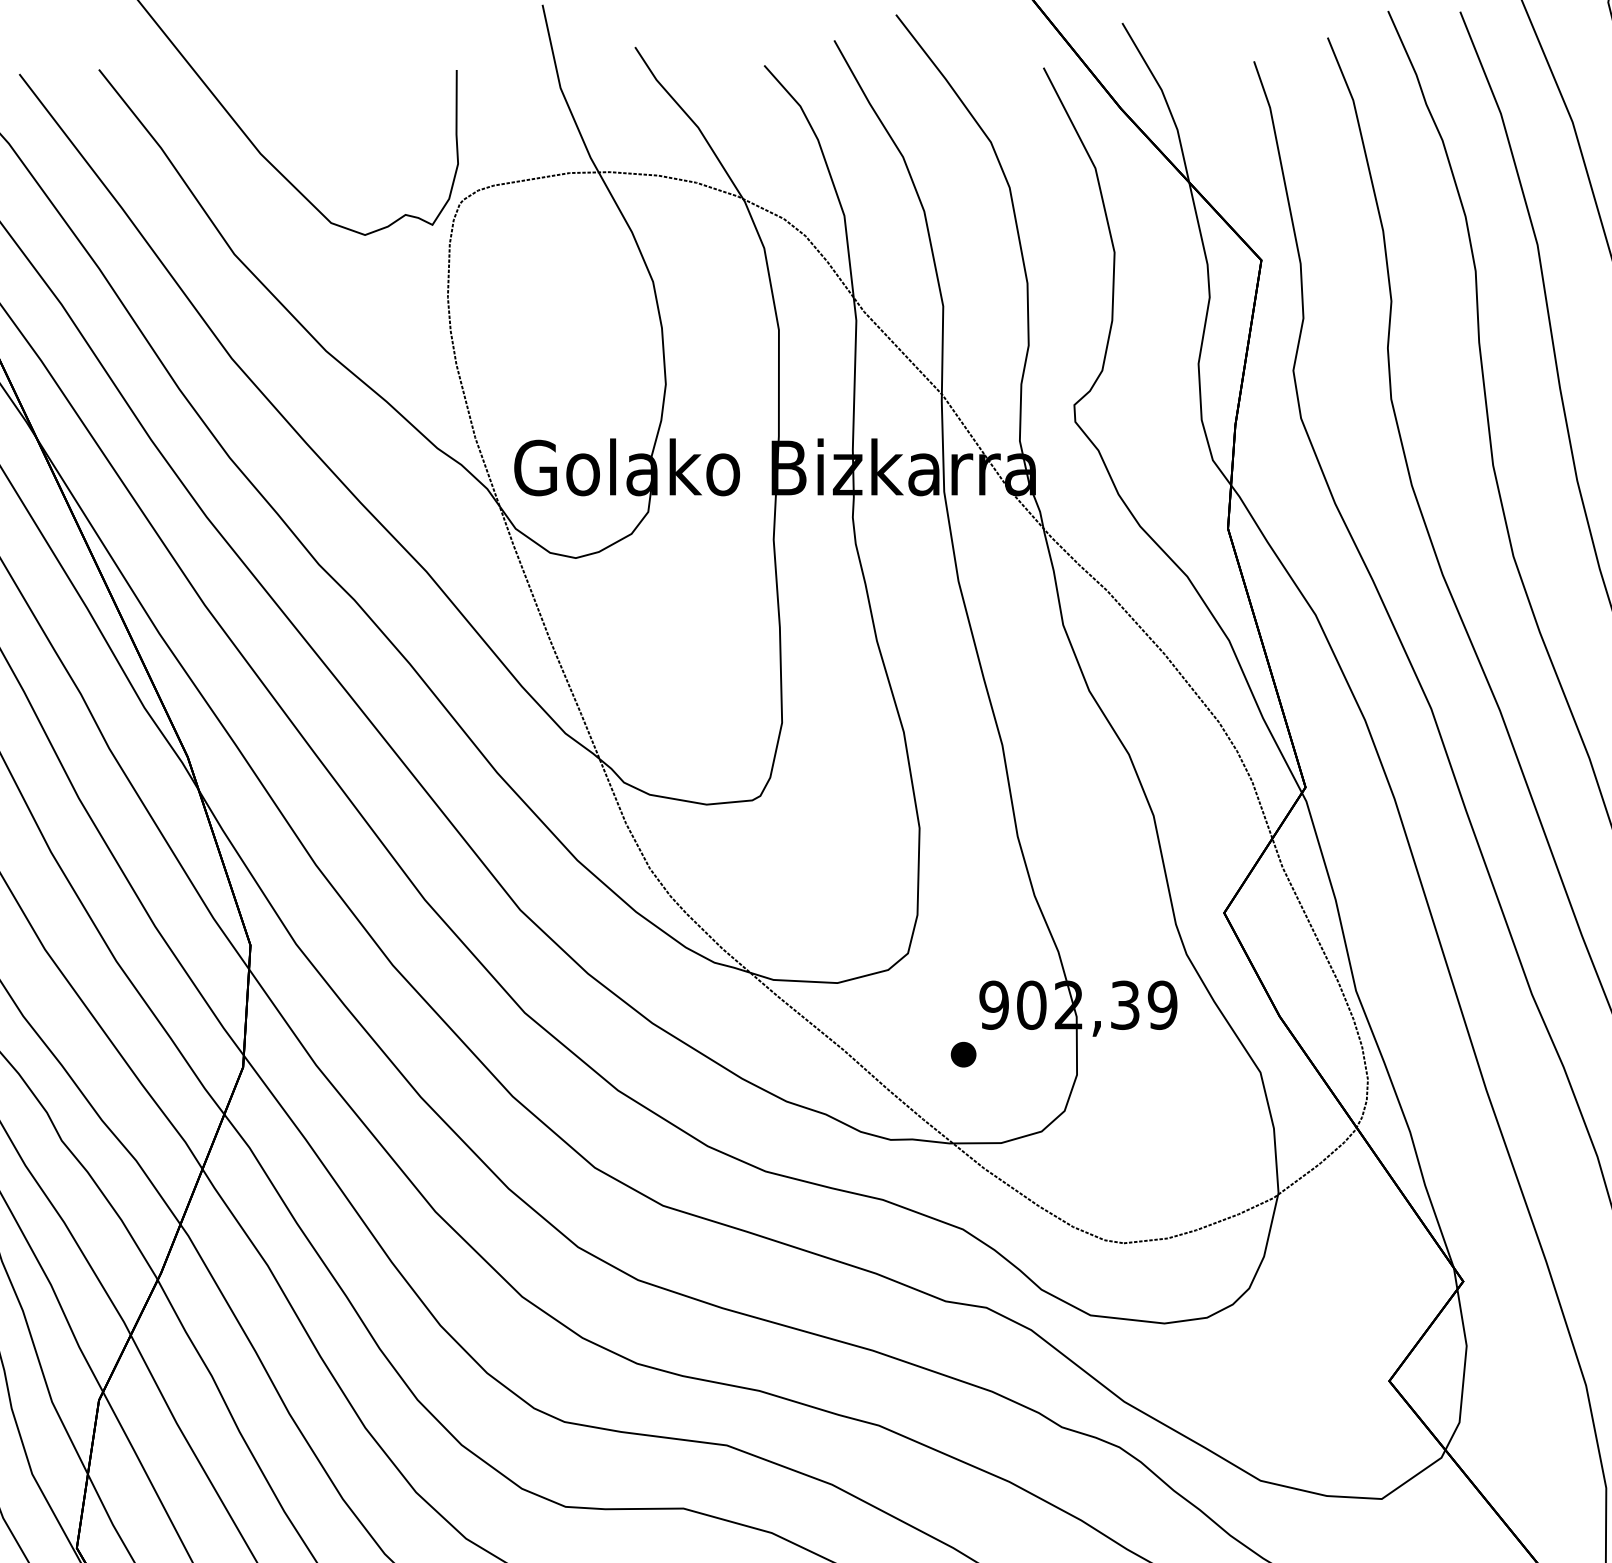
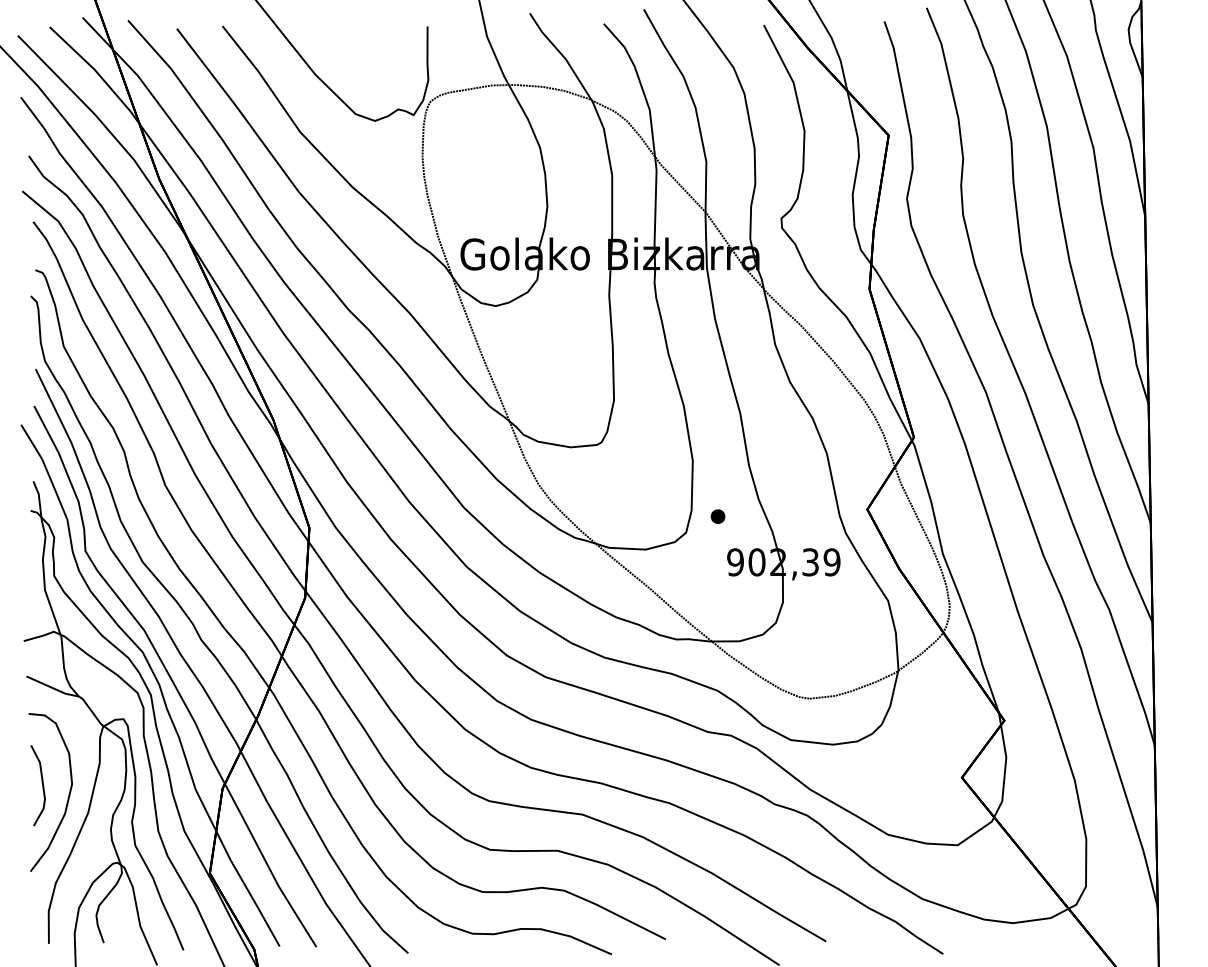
part: (962, 1054) -> (717, 516), moved

